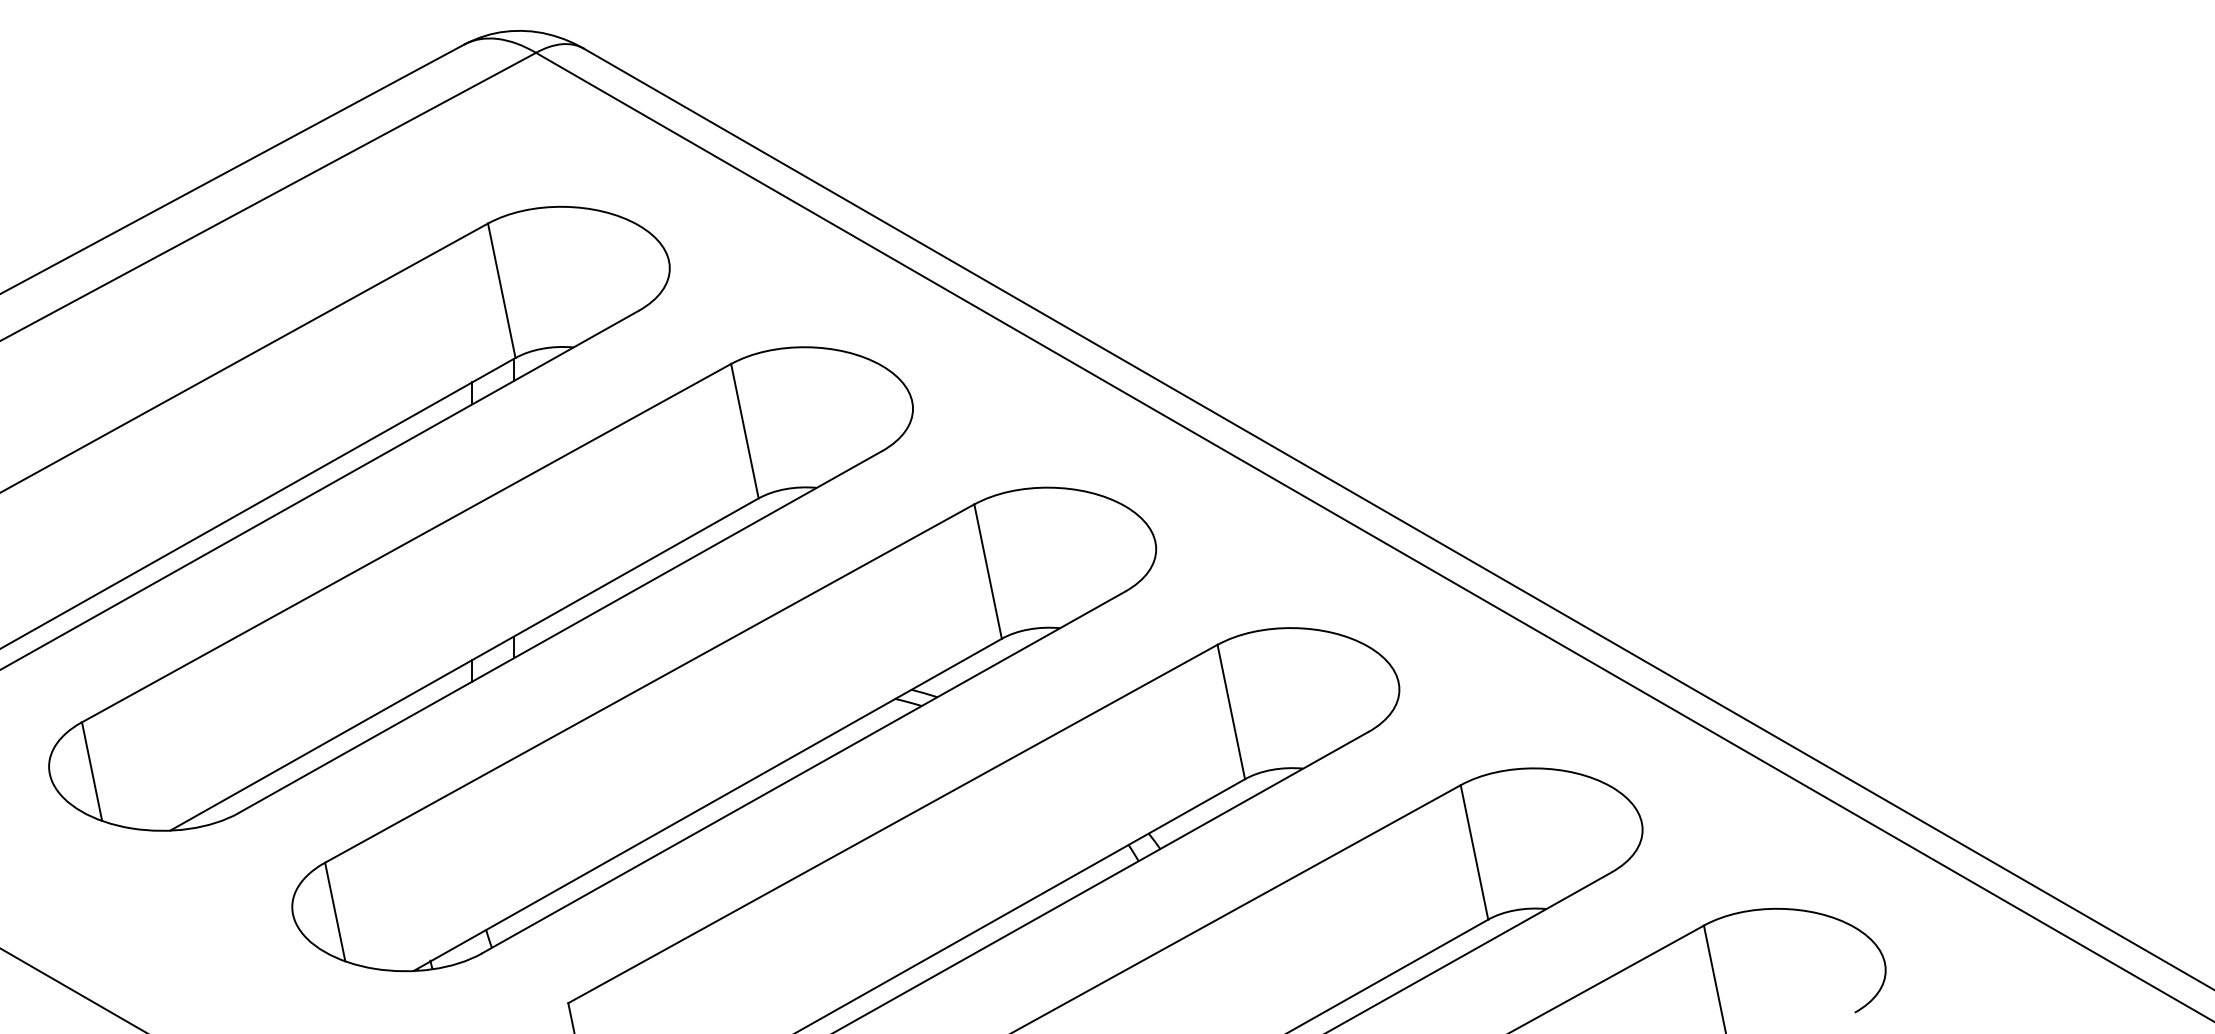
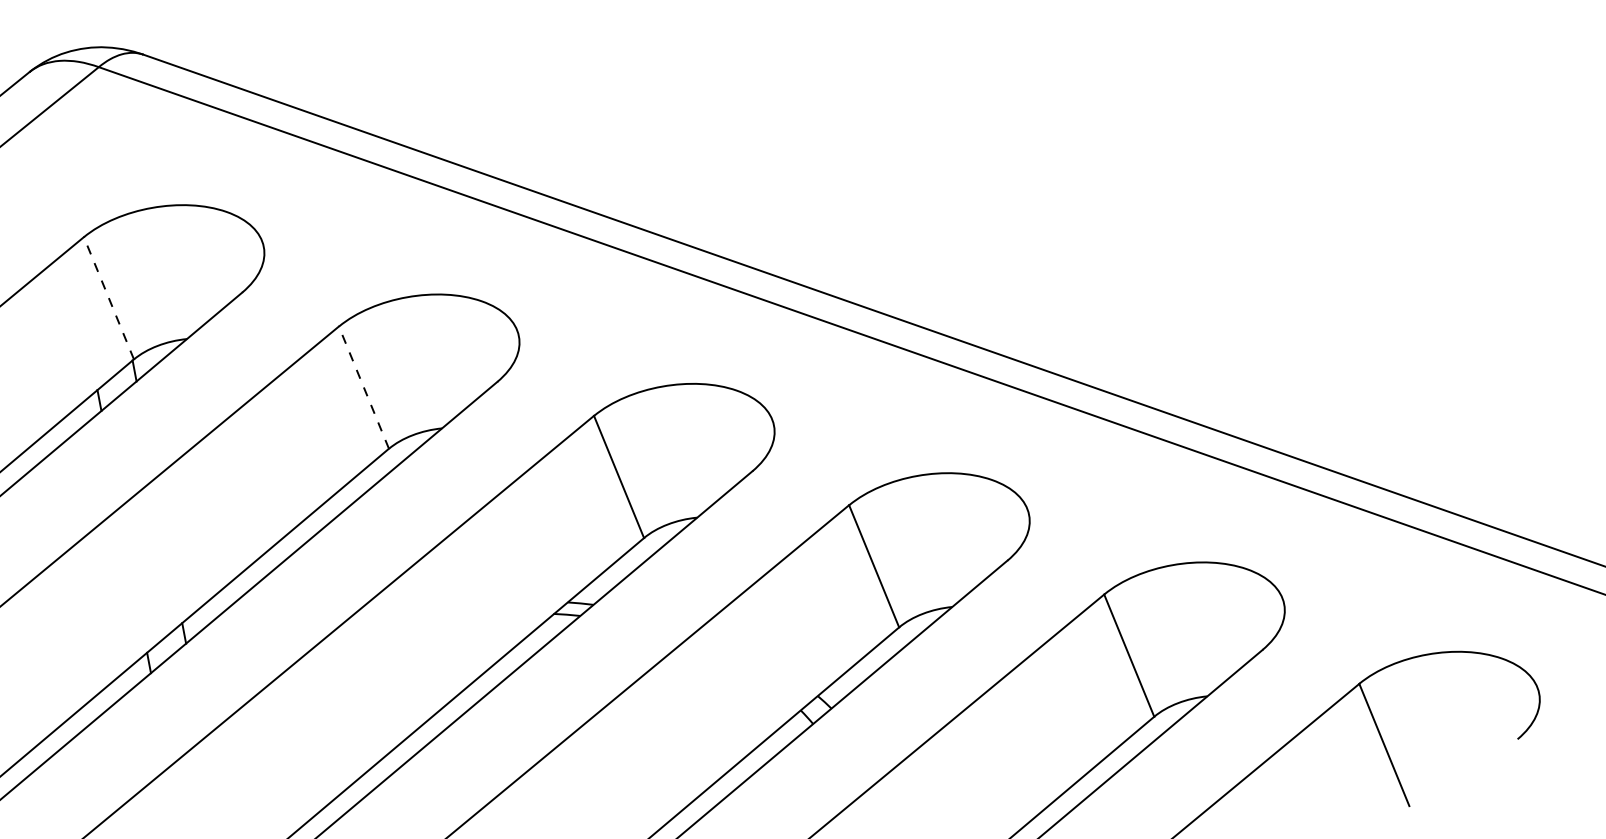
line: (501, 290) -> (108, 298), solid -> dashed
line: (744, 431) -> (363, 388), solid -> dashed

